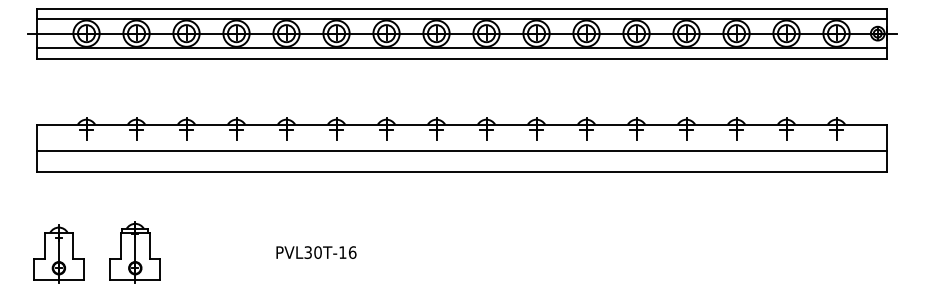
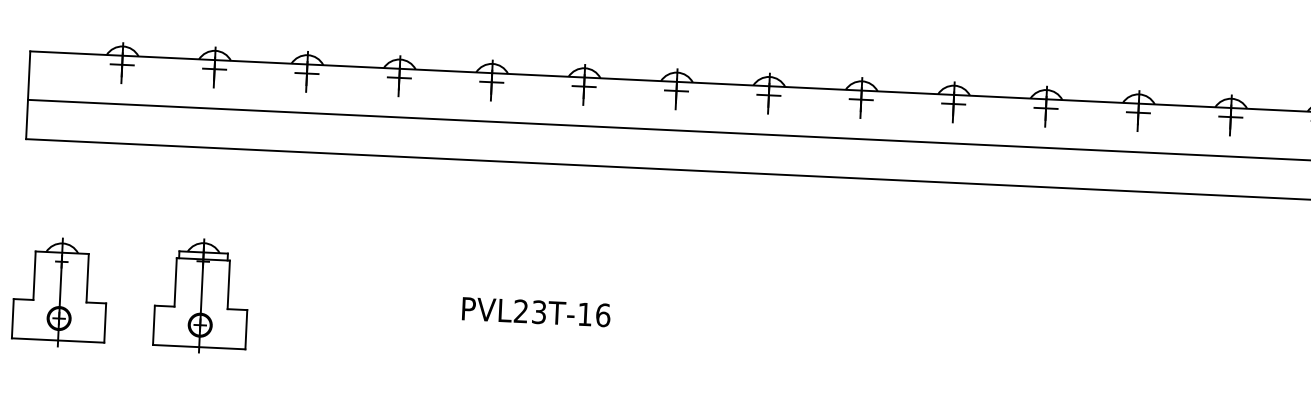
text: (312, 252) -> (529, 311), PVL30T-16 -> PVL23T-16

